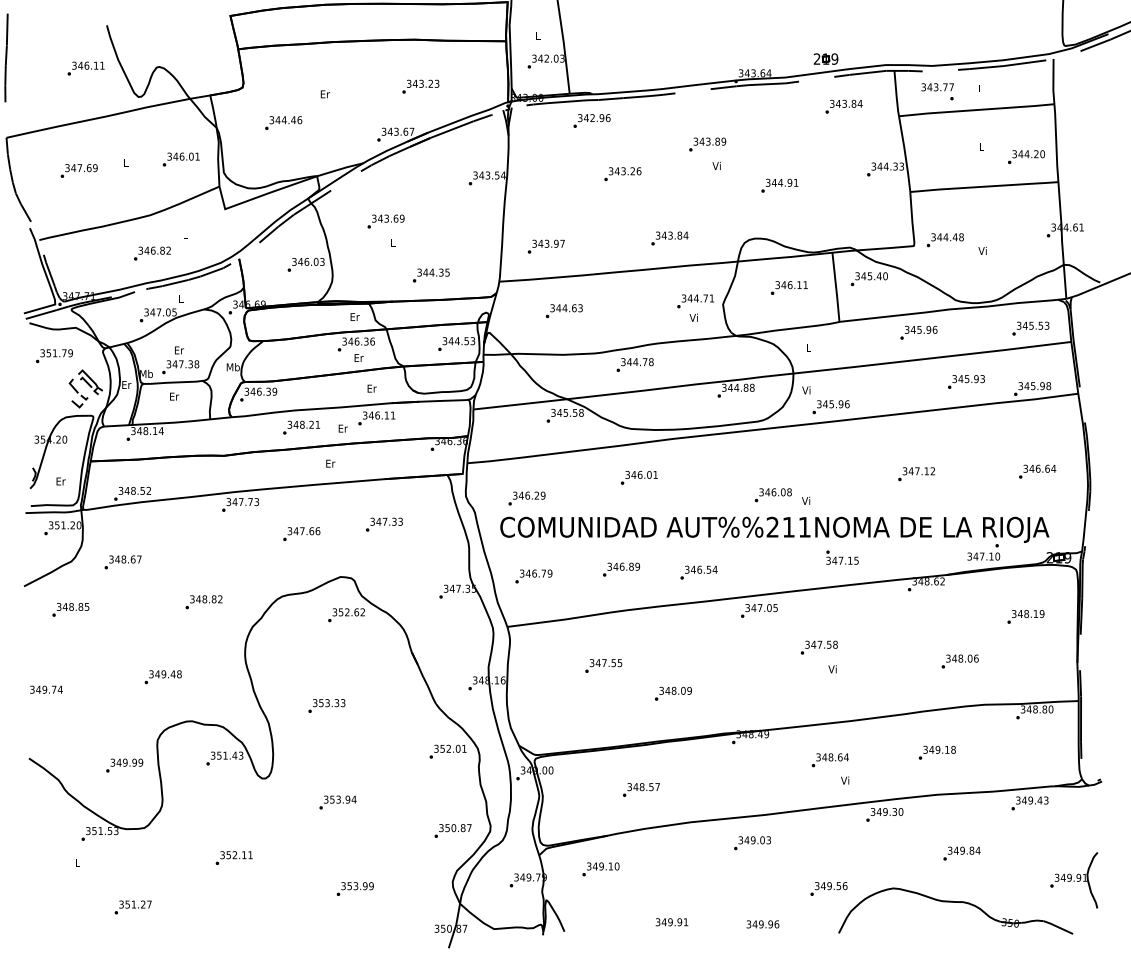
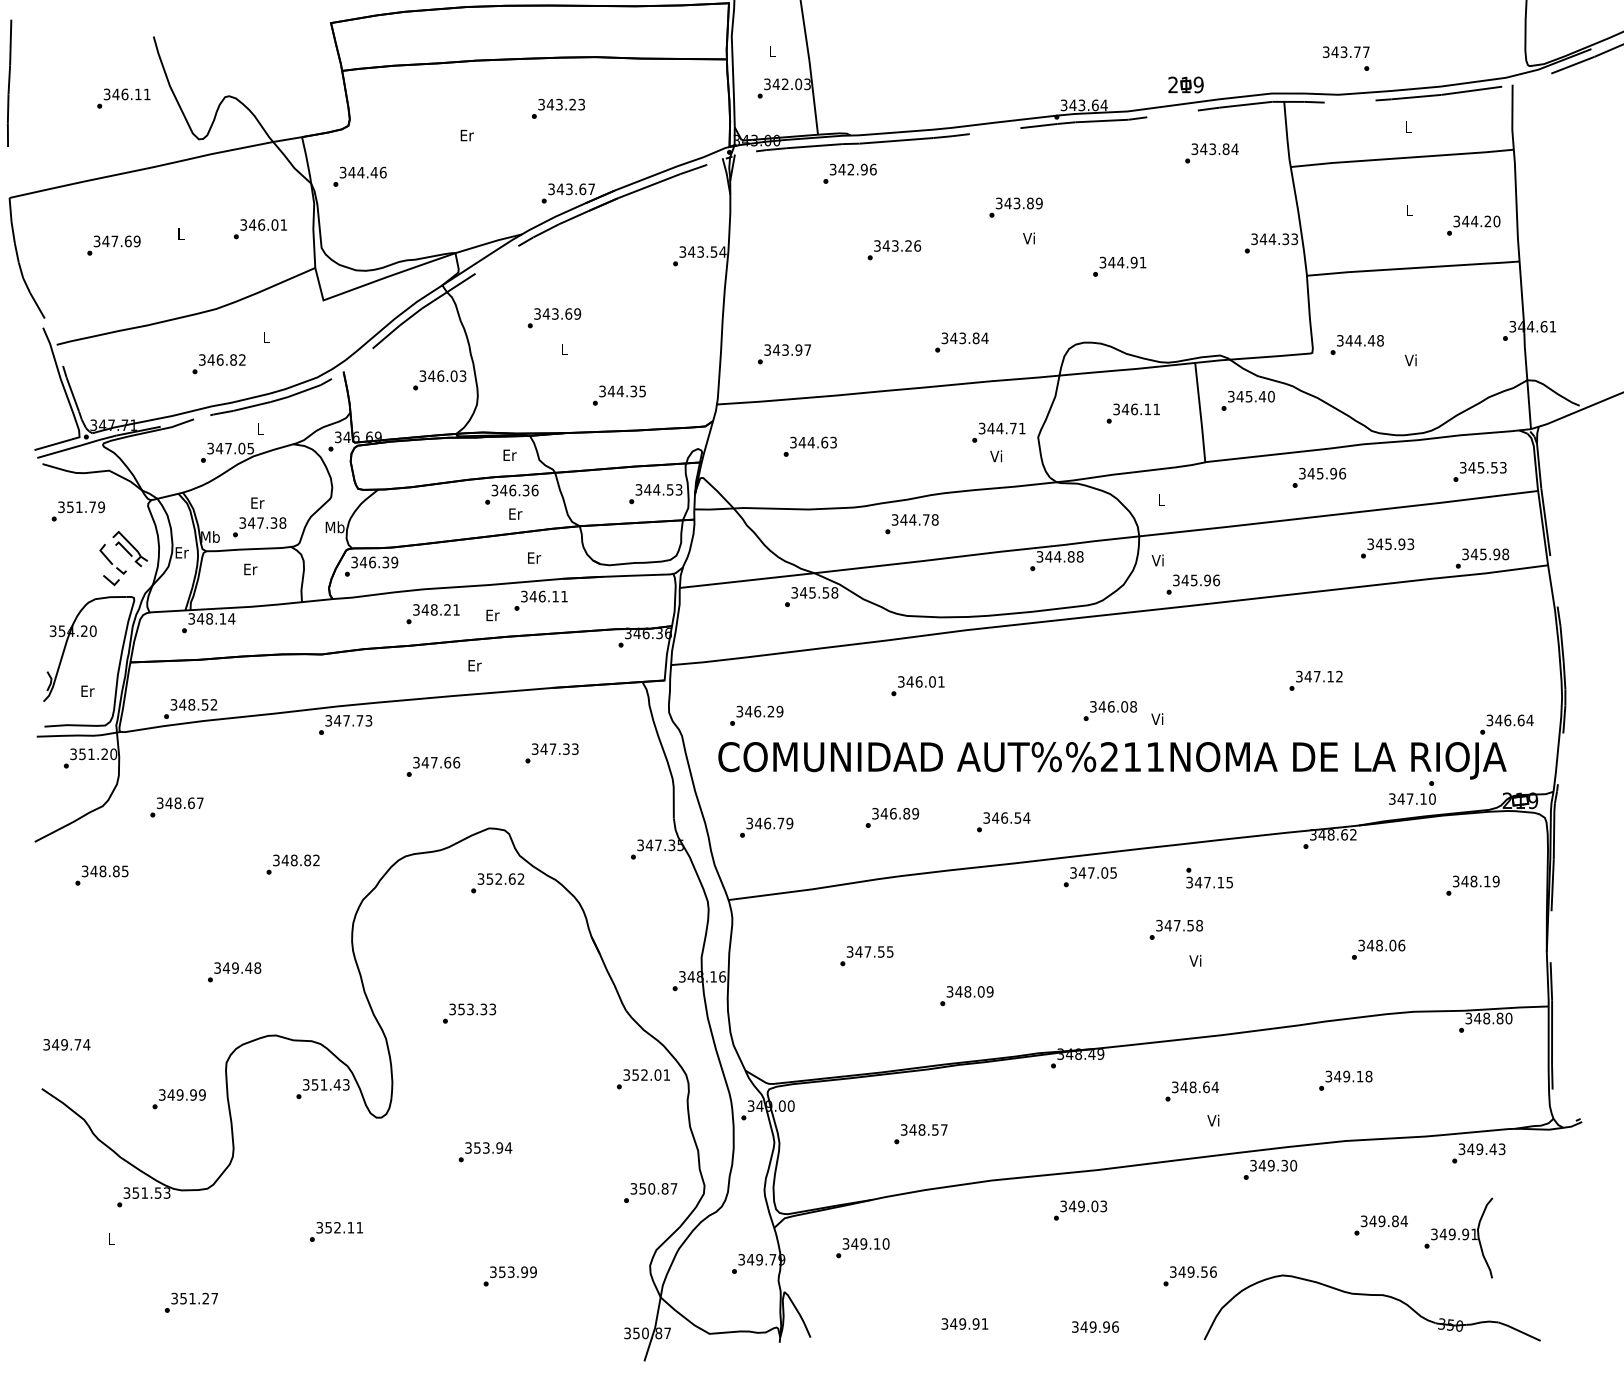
text: (420, 86) -> (557, 108), moved
text: (937, 91) -> (1346, 58), moved
text: (283, 122) -> (359, 175), moved
text: (1037, 471) -> (1506, 724), moved
text: (842, 557) -> (1209, 877), moved
text: (46, 689) -> (66, 1044), moved
part: (1074, 880) -> (1459, 1238), moved

